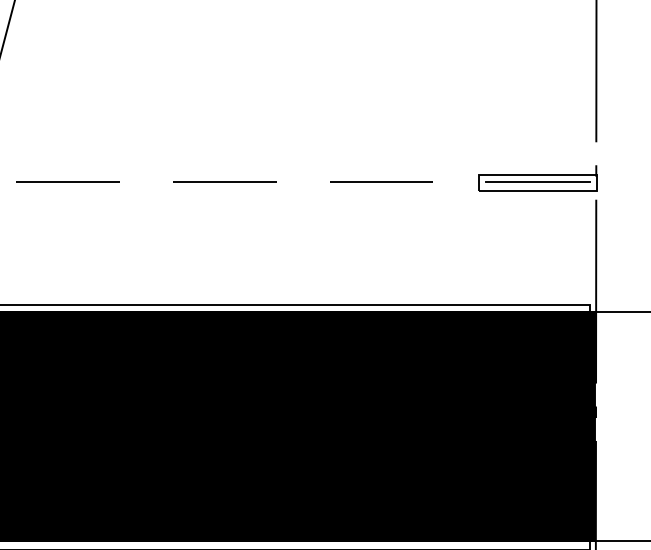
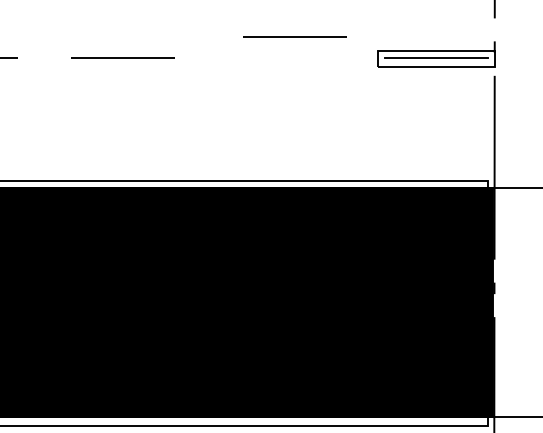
line: (381, 181) -> (294, 36), moved

